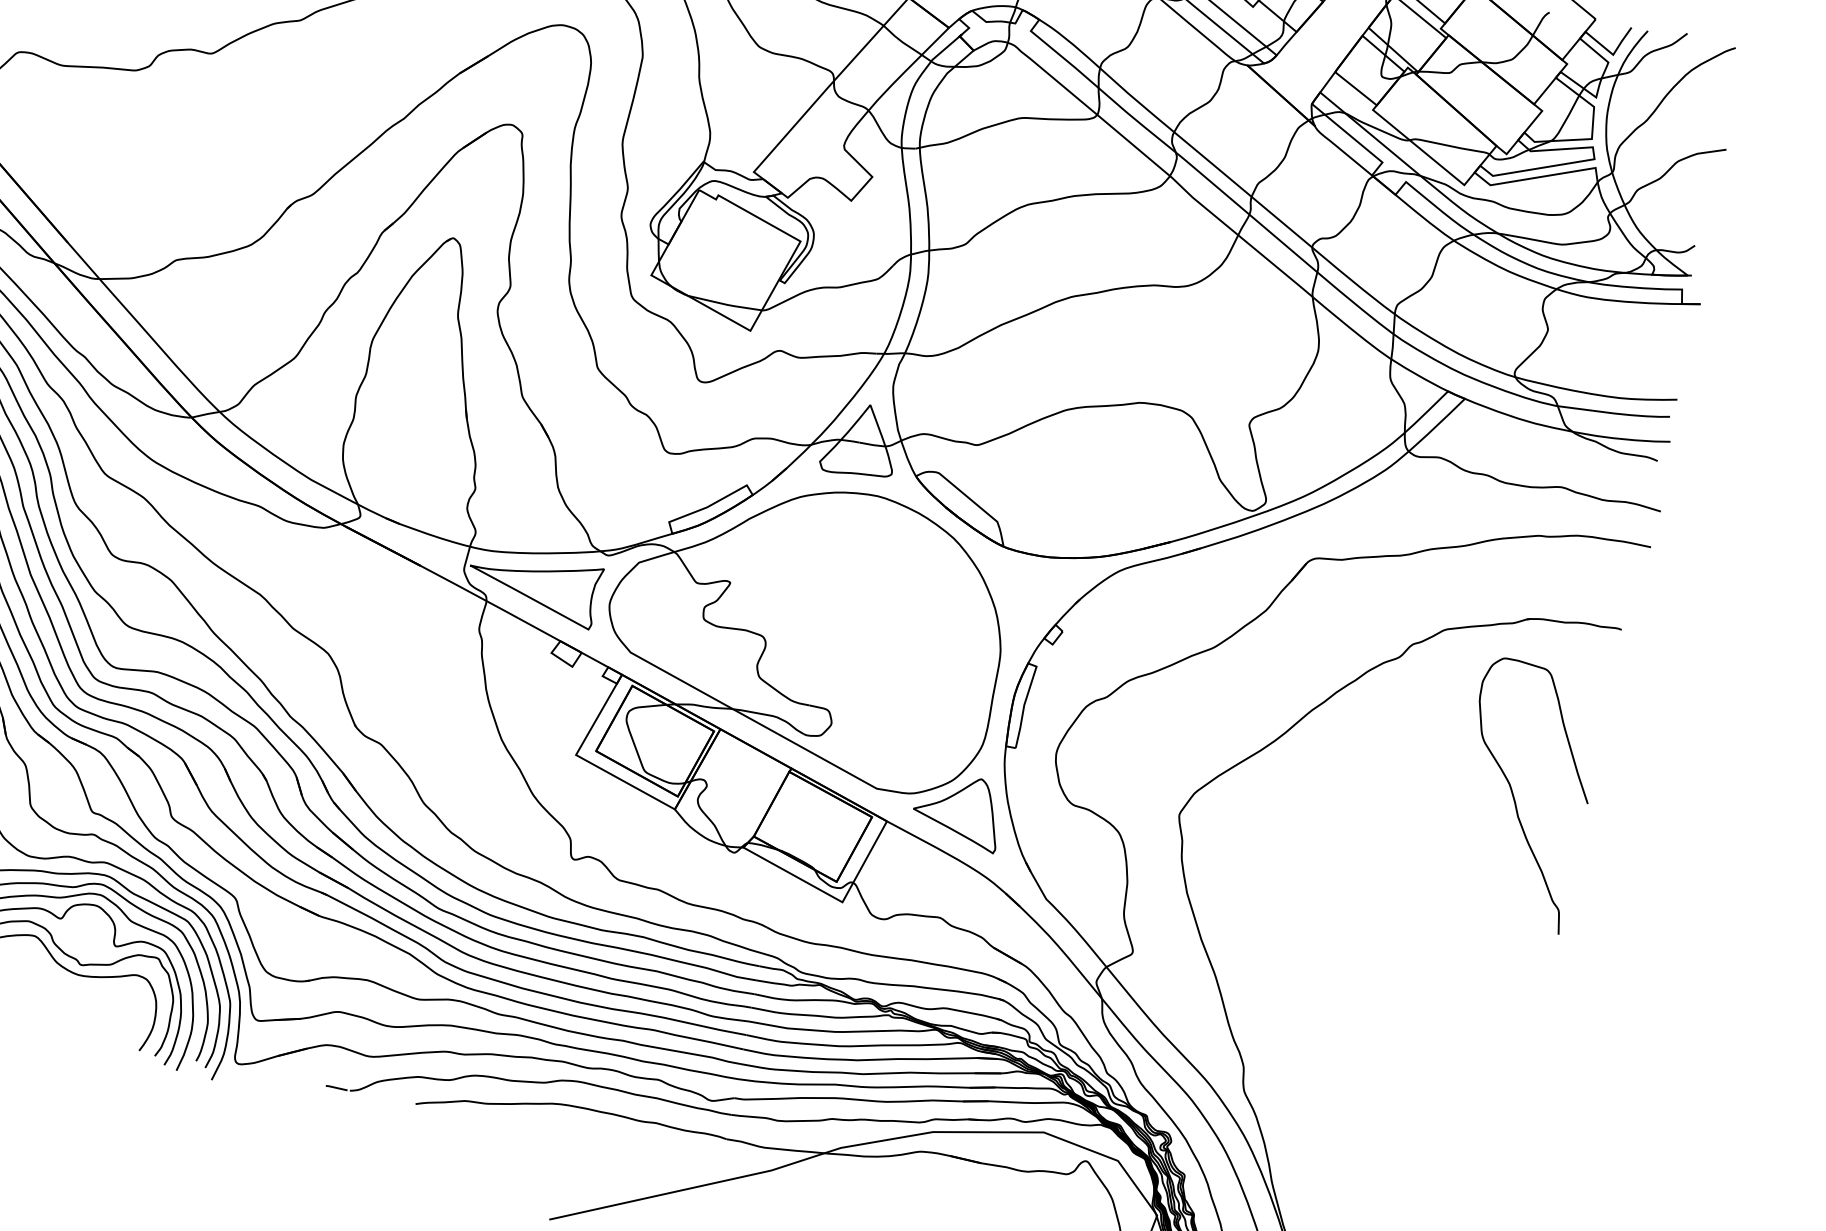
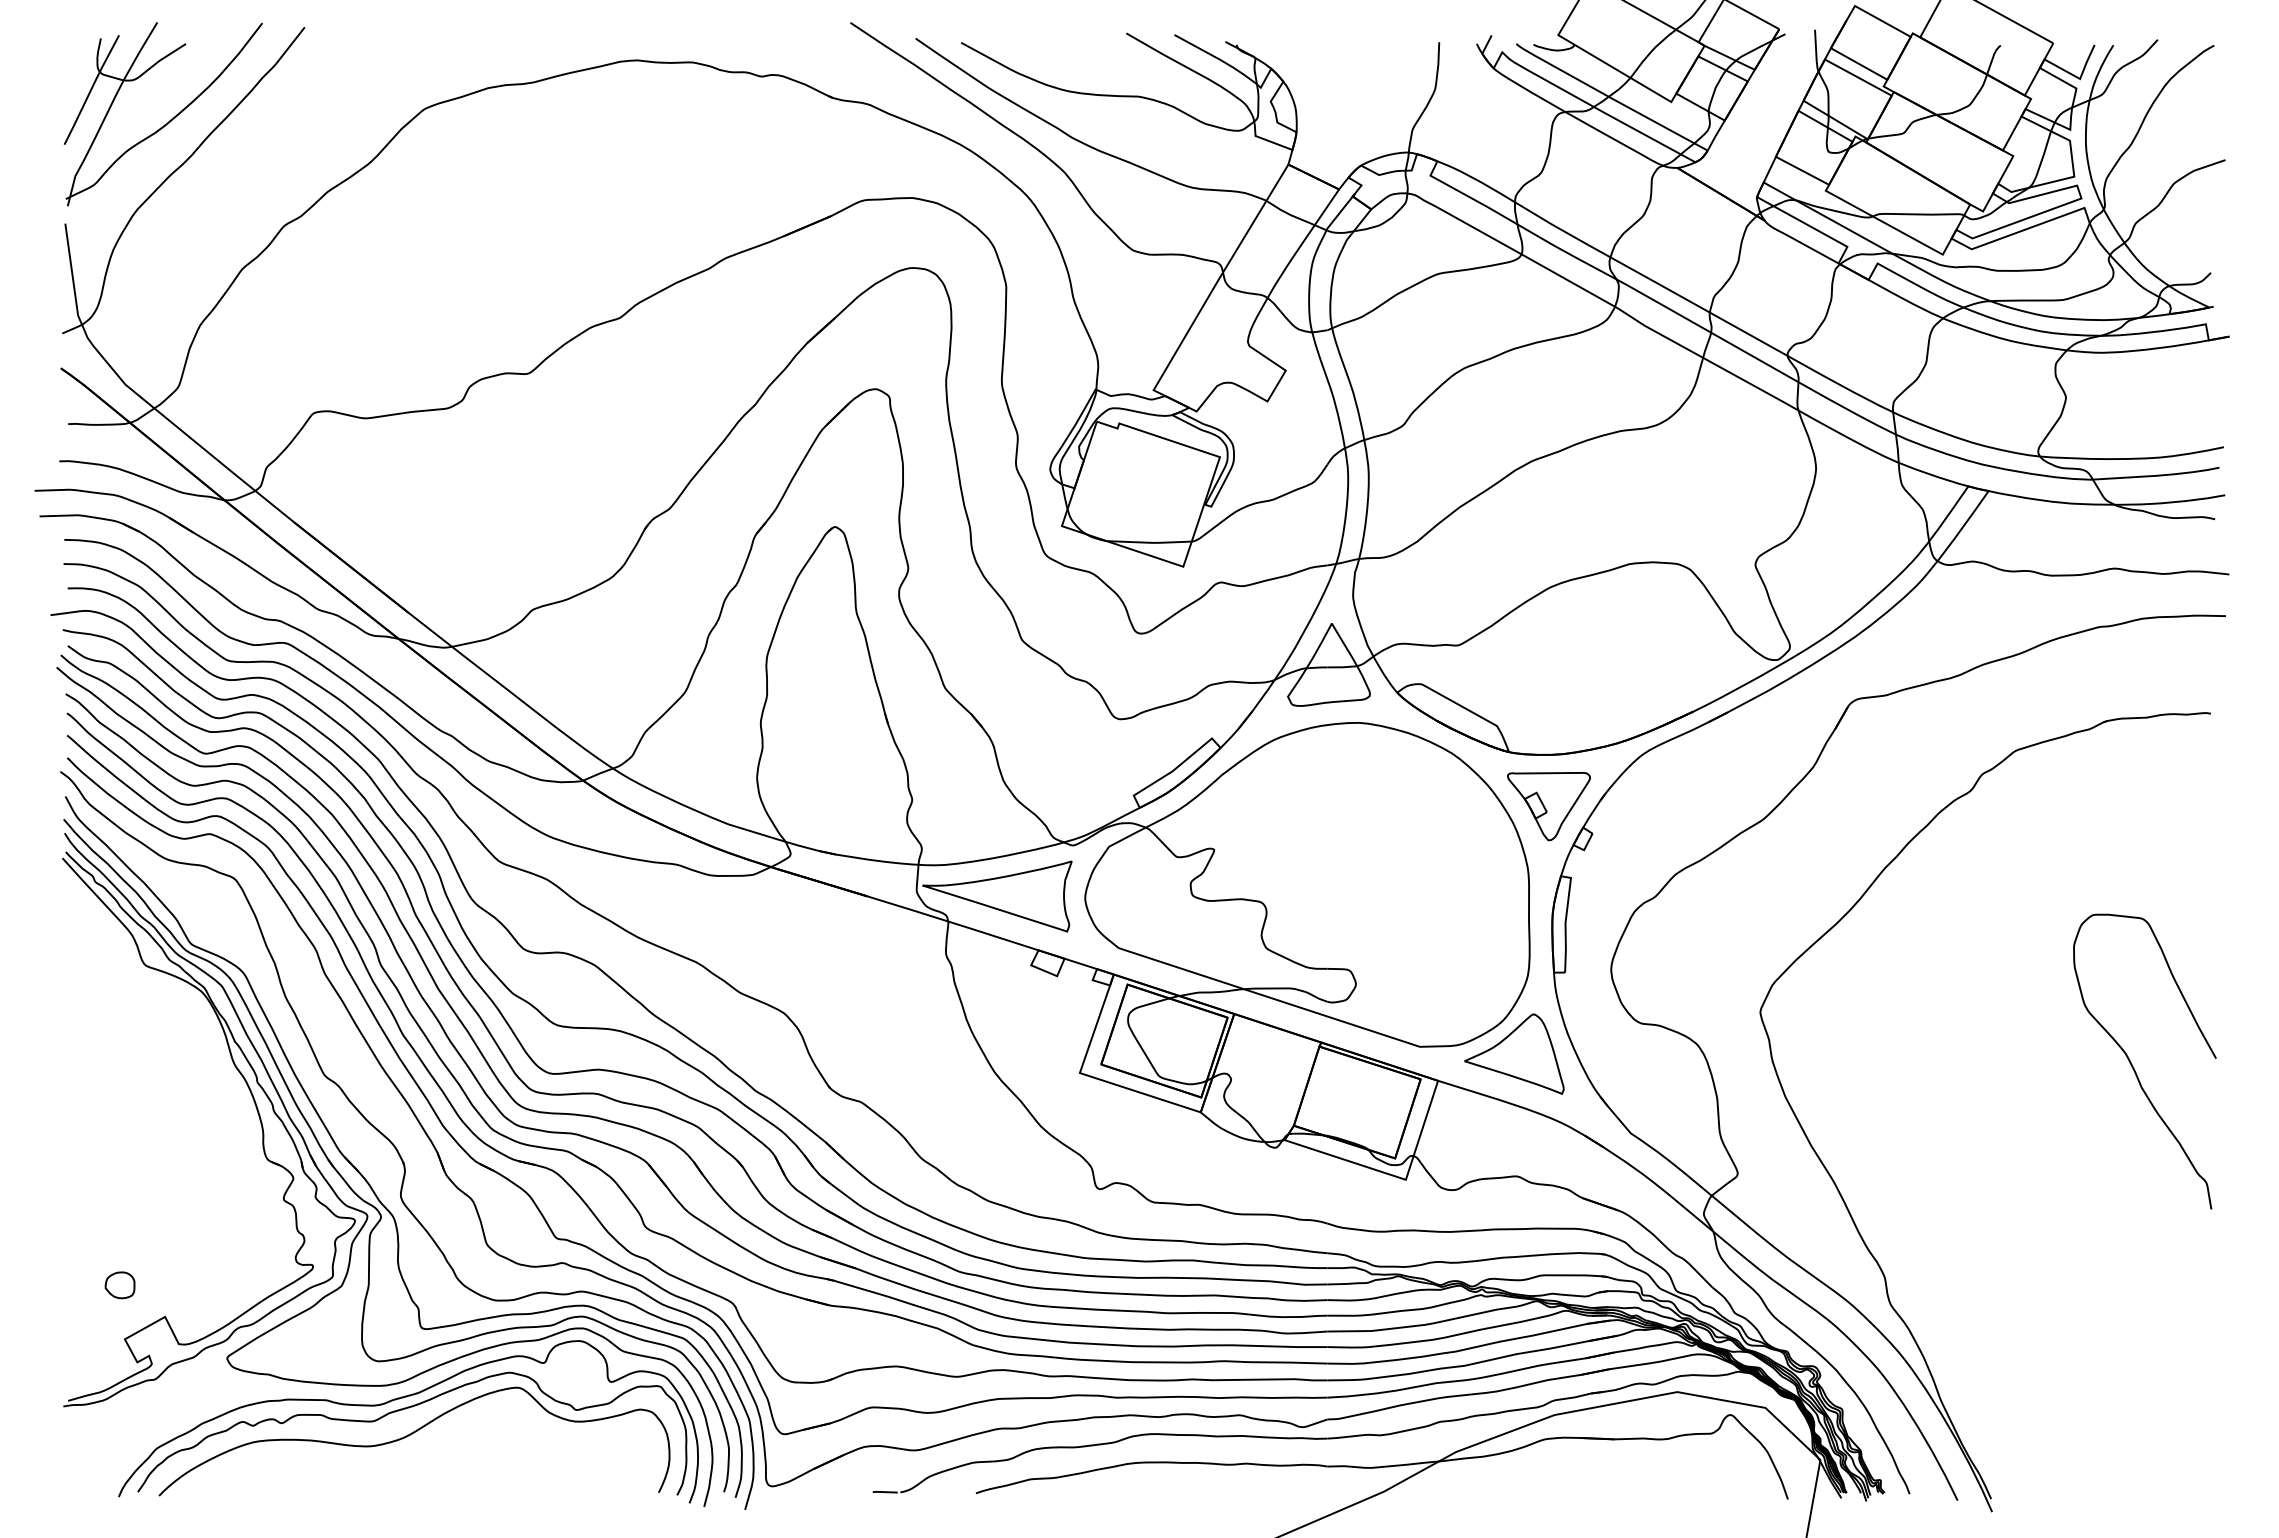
part: (1028, 600) -> (1548, 806), added
curve: (1514, 797) -> (2133, 1066), moved

